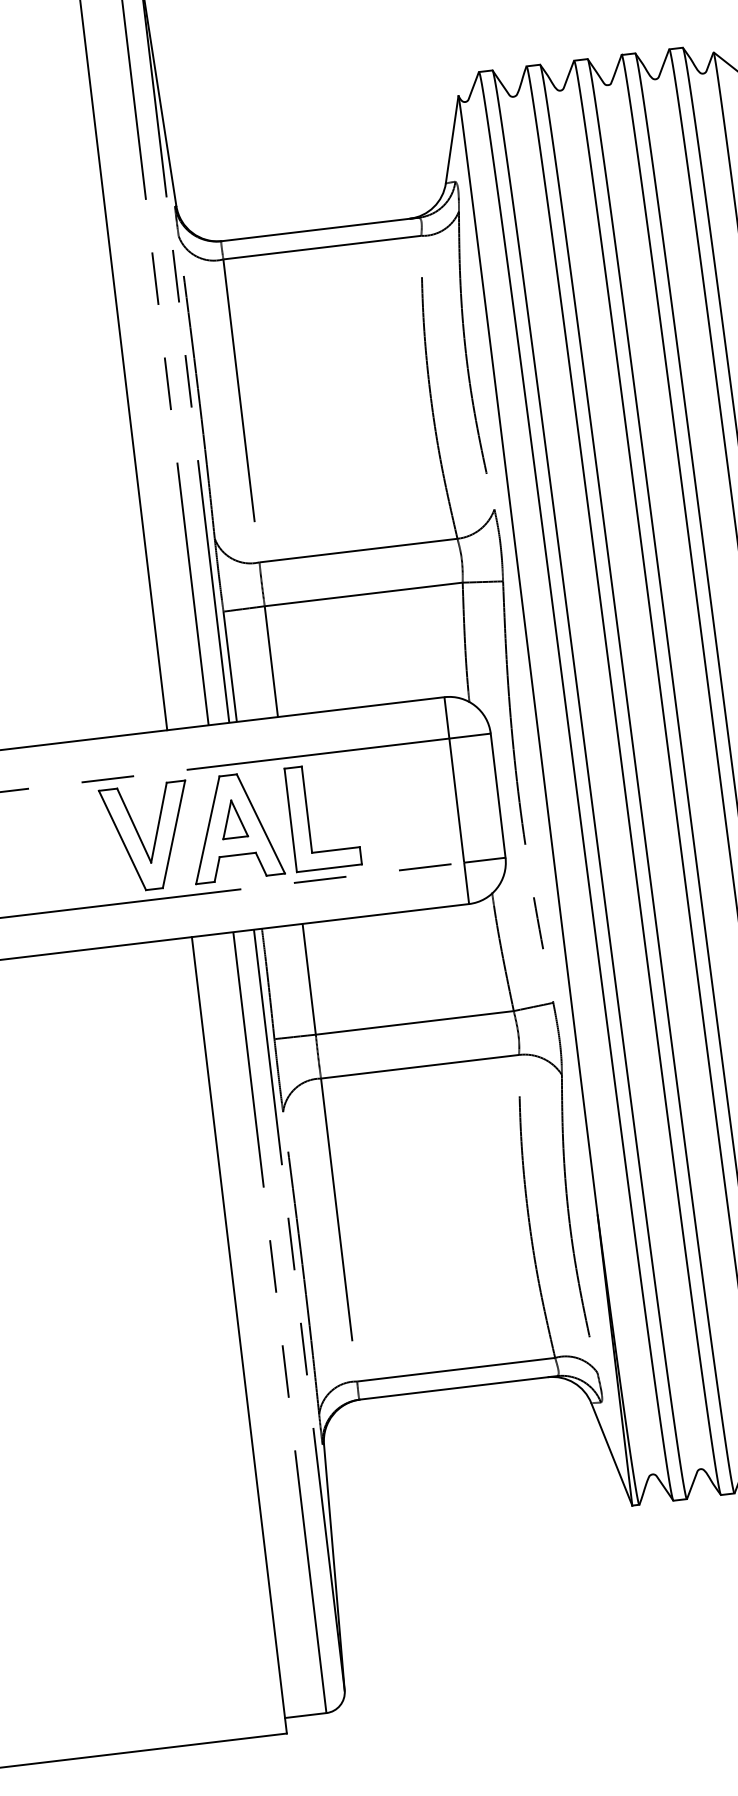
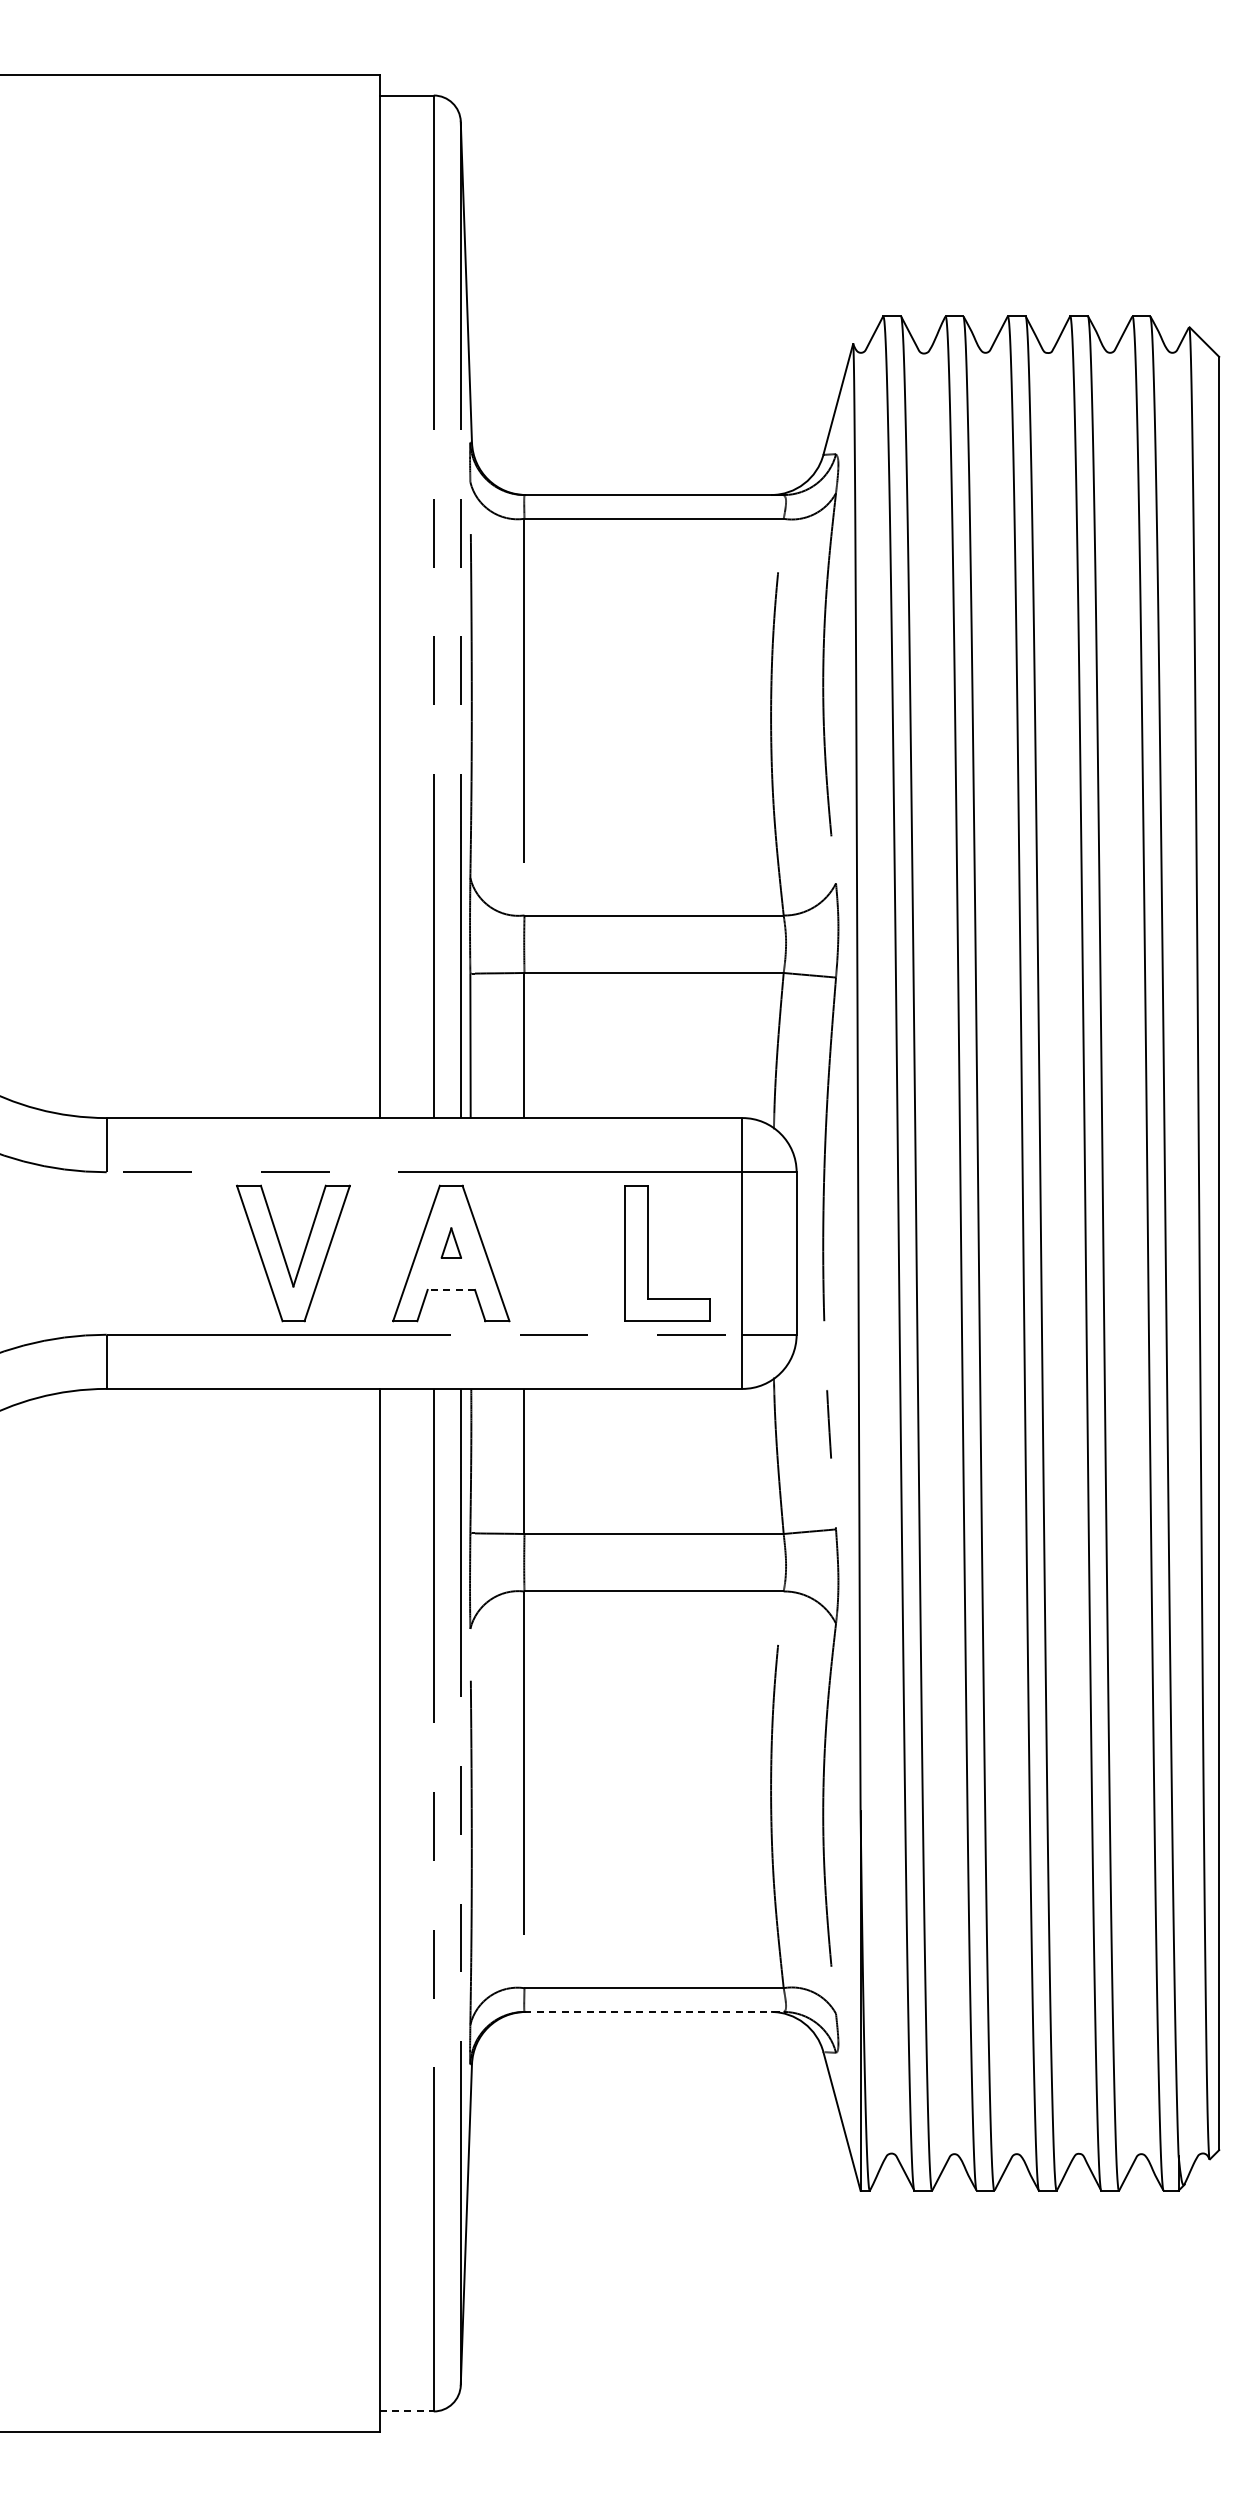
part: (233, 818) -> (451, 1242), size x0.6
part: (308, 818) -> (648, 1253), moved
part: (154, 839) -> (301, 1257), moved
line: (237, 854) -> (451, 1289), solid -> dashed
line: (458, 1387) -> (654, 2011), solid -> dashed
line: (306, 1715) -> (407, 2411), solid -> dashed

